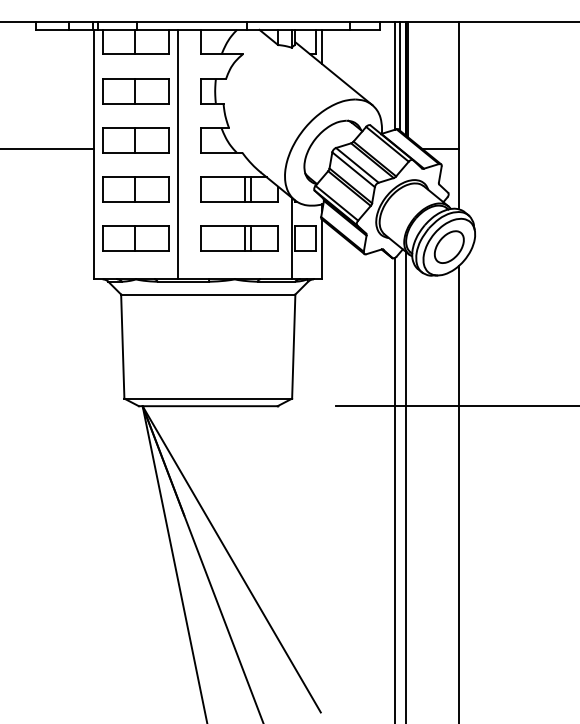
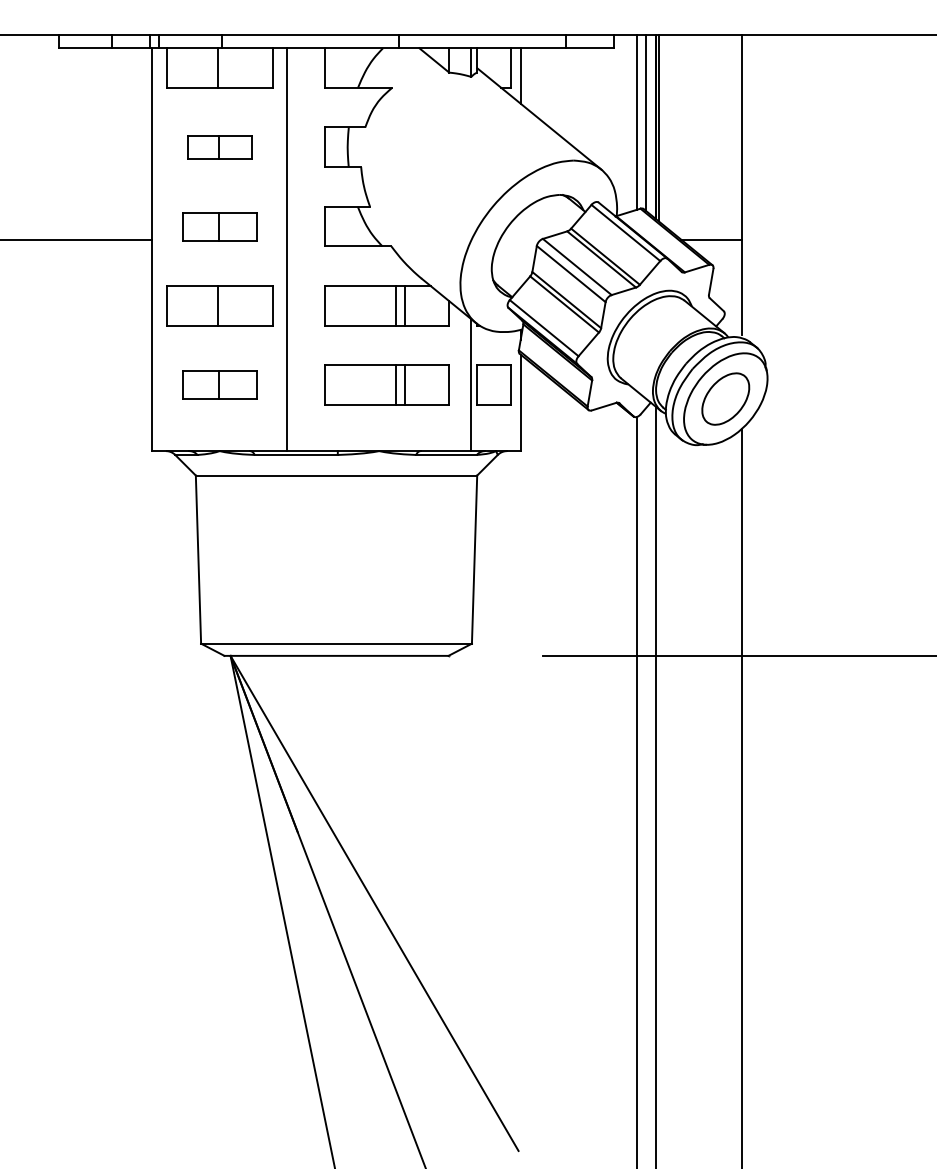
part: (135, 91) -> (219, 147), size x0.6
part: (135, 140) -> (219, 226), size x0.7
part: (135, 238) -> (219, 385), size x0.7

